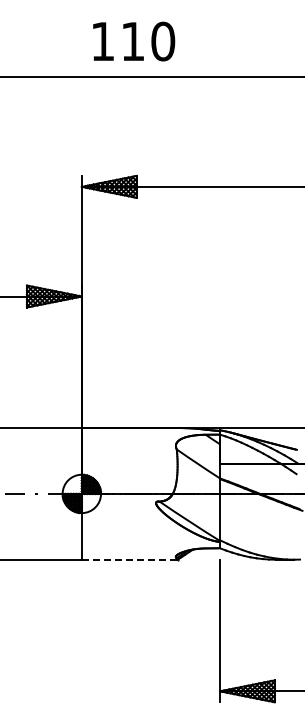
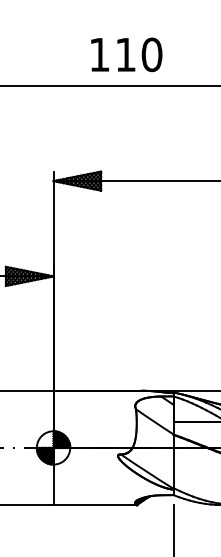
text: (134, 41) -> (127, 54), moved
line: (129, 559) -> (94, 504), dashed -> solid

